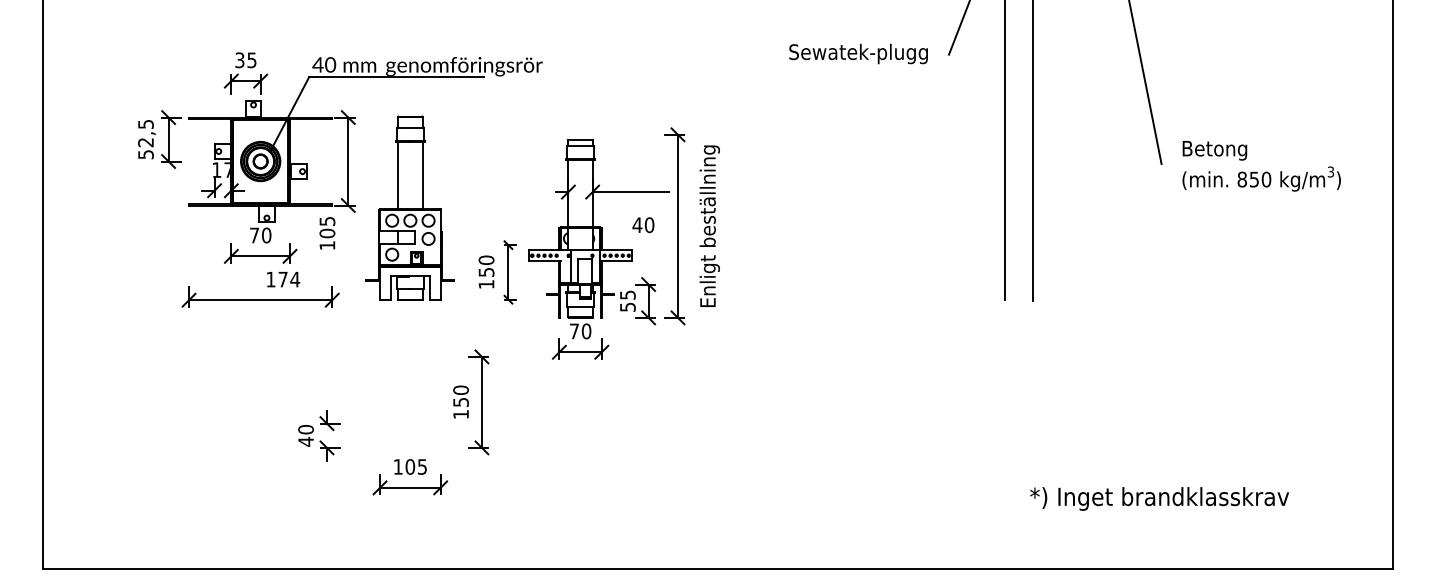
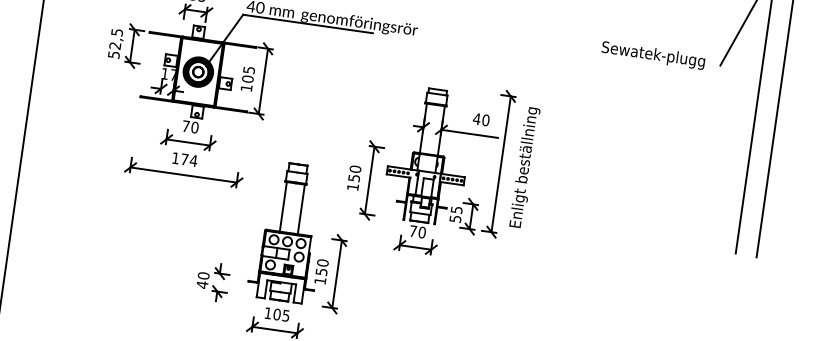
part: (409, 207) -> (288, 231), moved
text: (643, 225) -> (481, 119), moved
text: (327, 233) -> (247, 79), moved
part: (509, 272) -> (371, 180), size x1.67
text: (283, 279) -> (185, 159), moved

